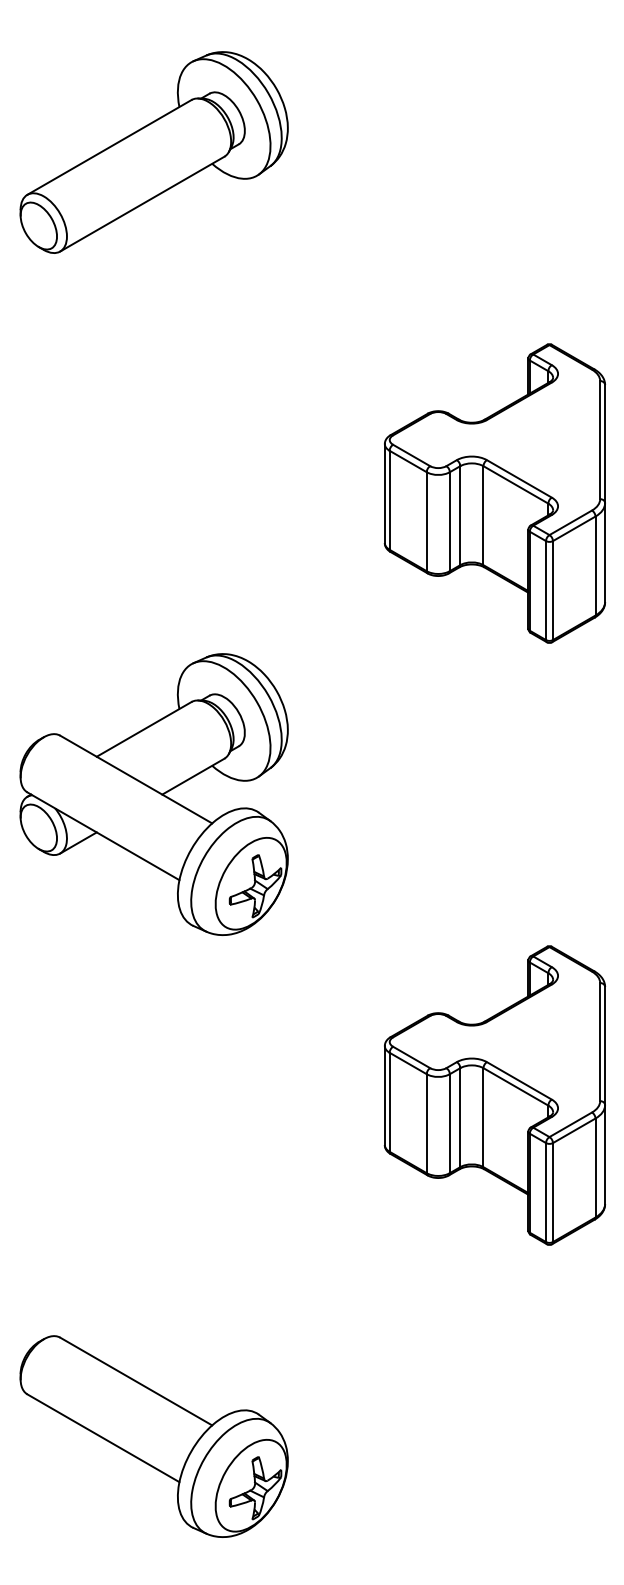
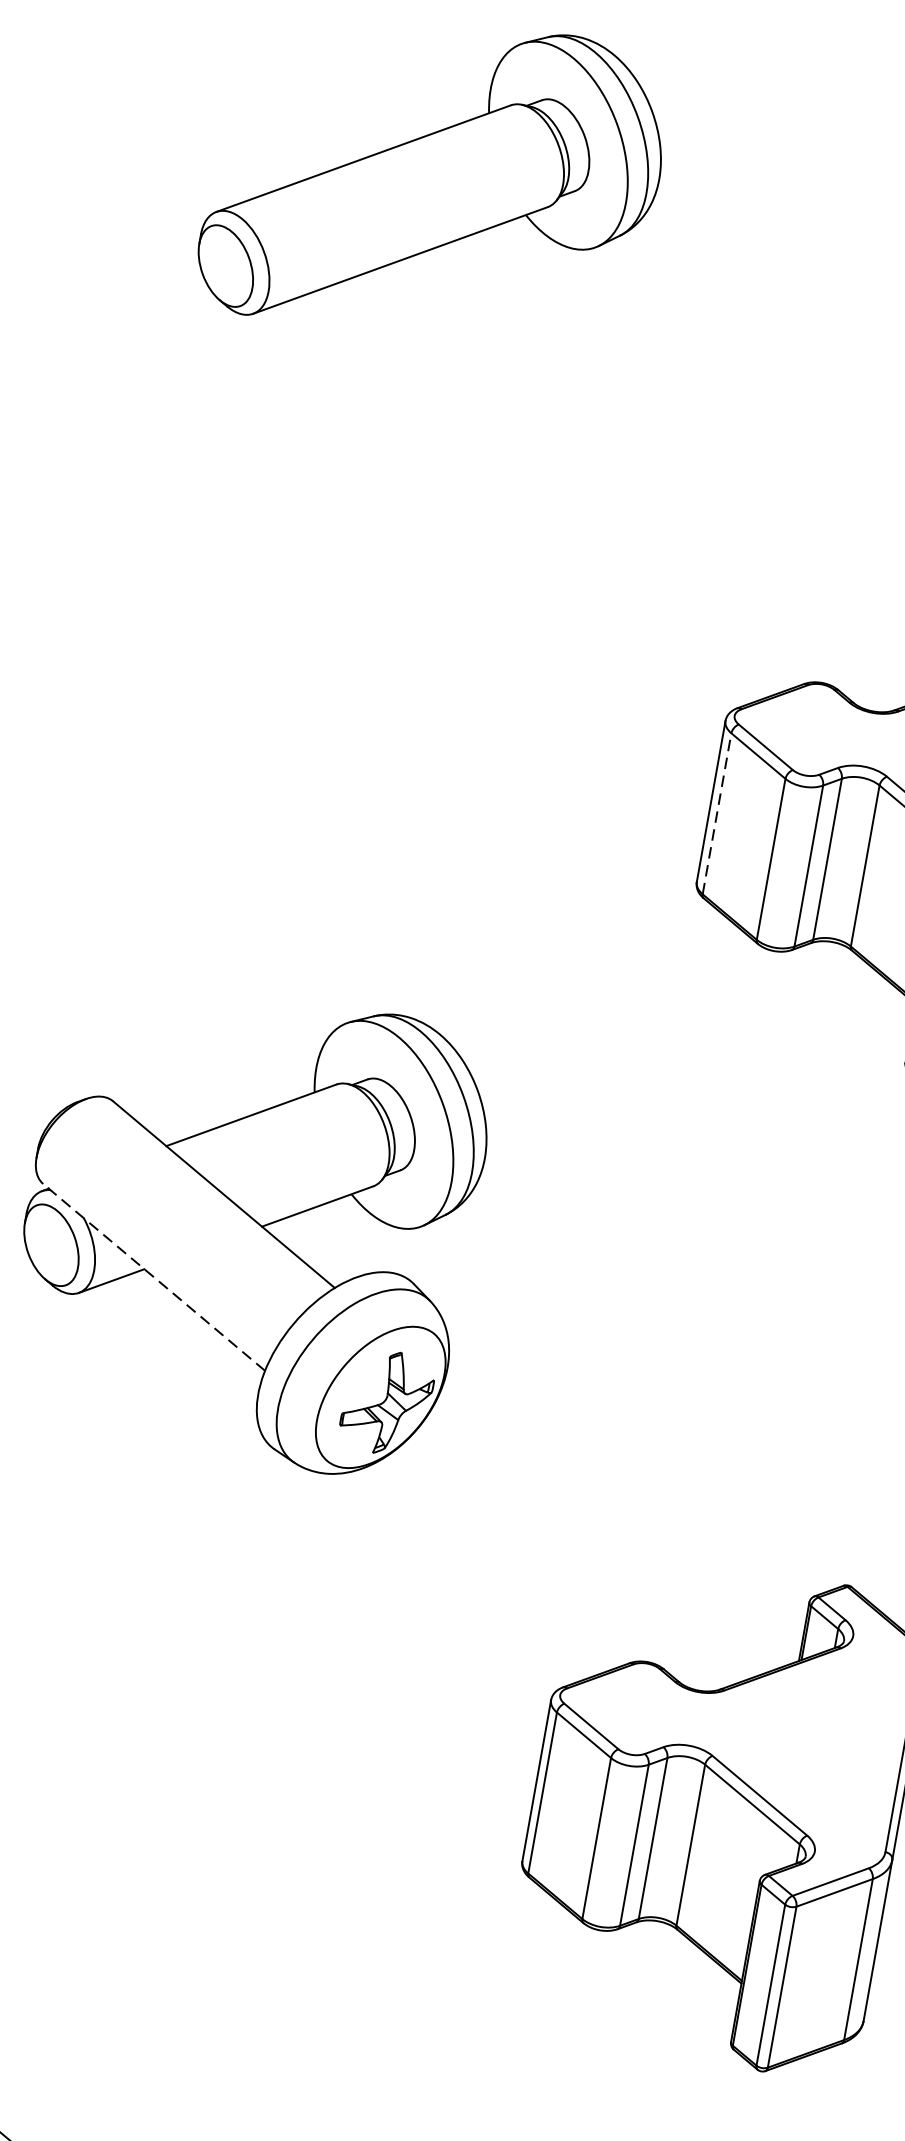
line: (389, 499) -> (717, 812), solid -> dashed
line: (103, 836) -> (154, 1277), solid -> dashed

